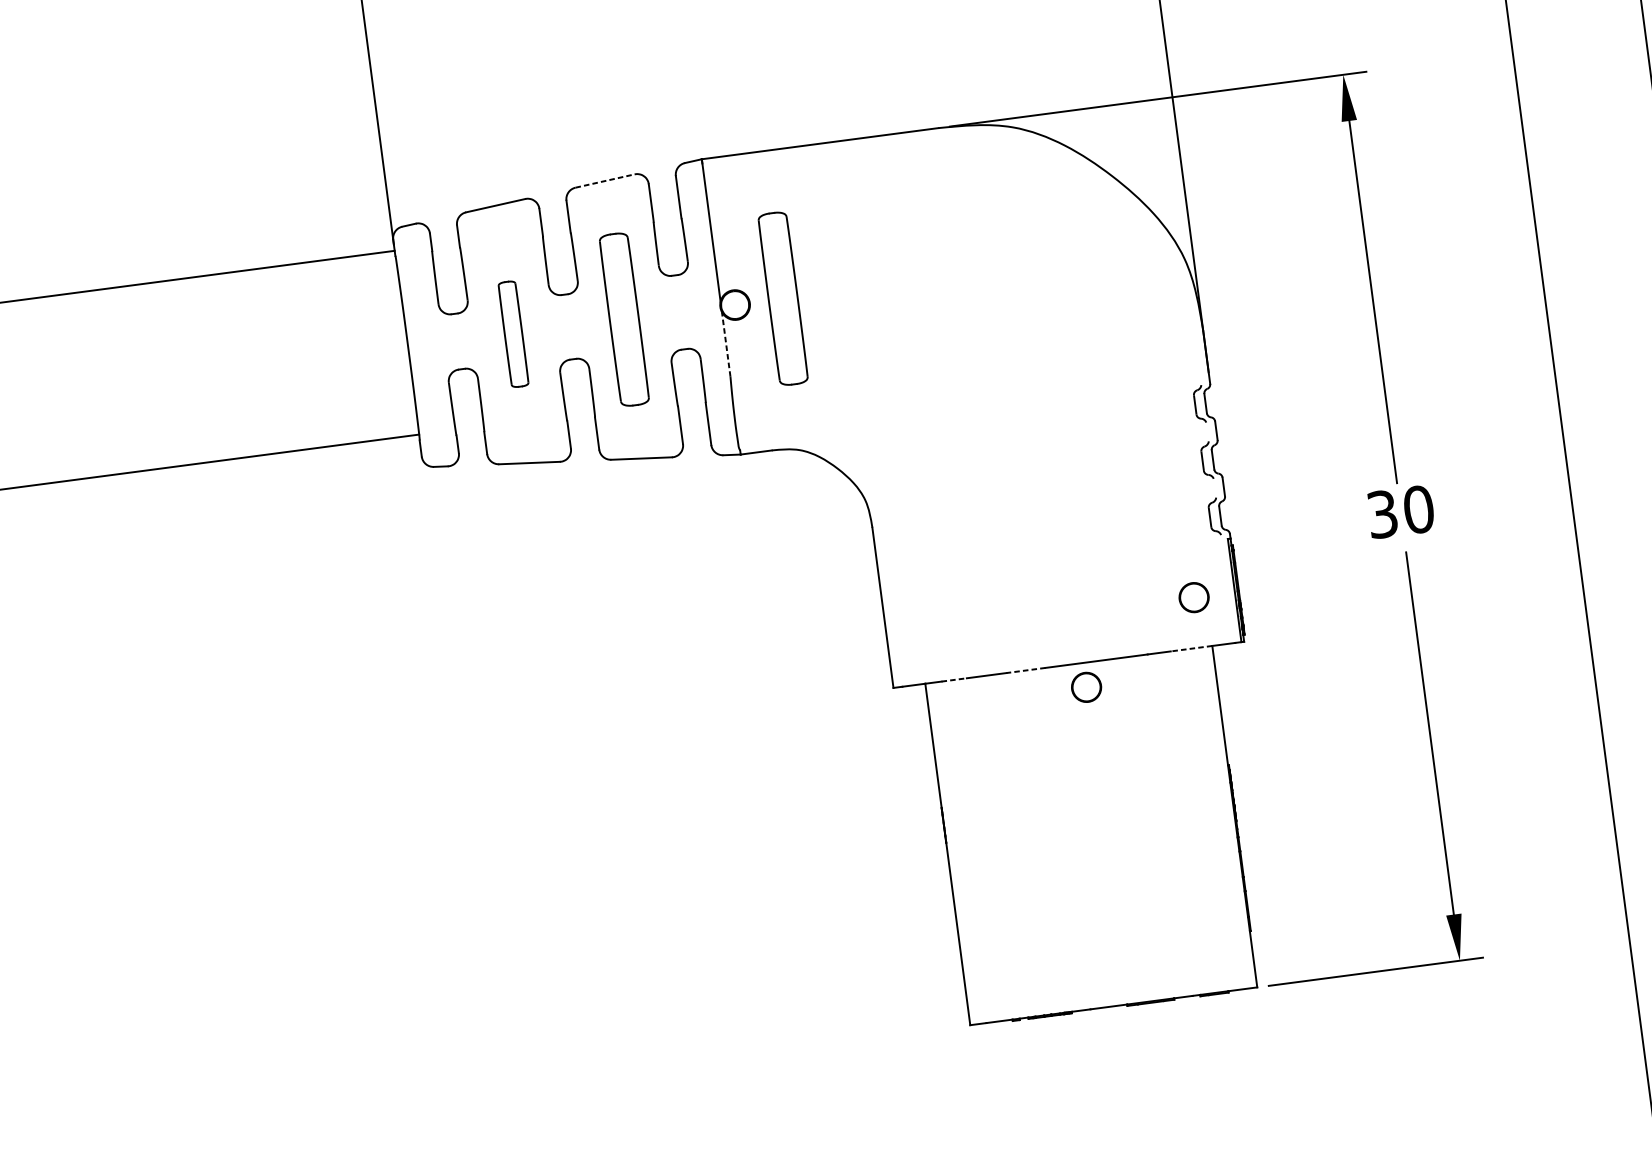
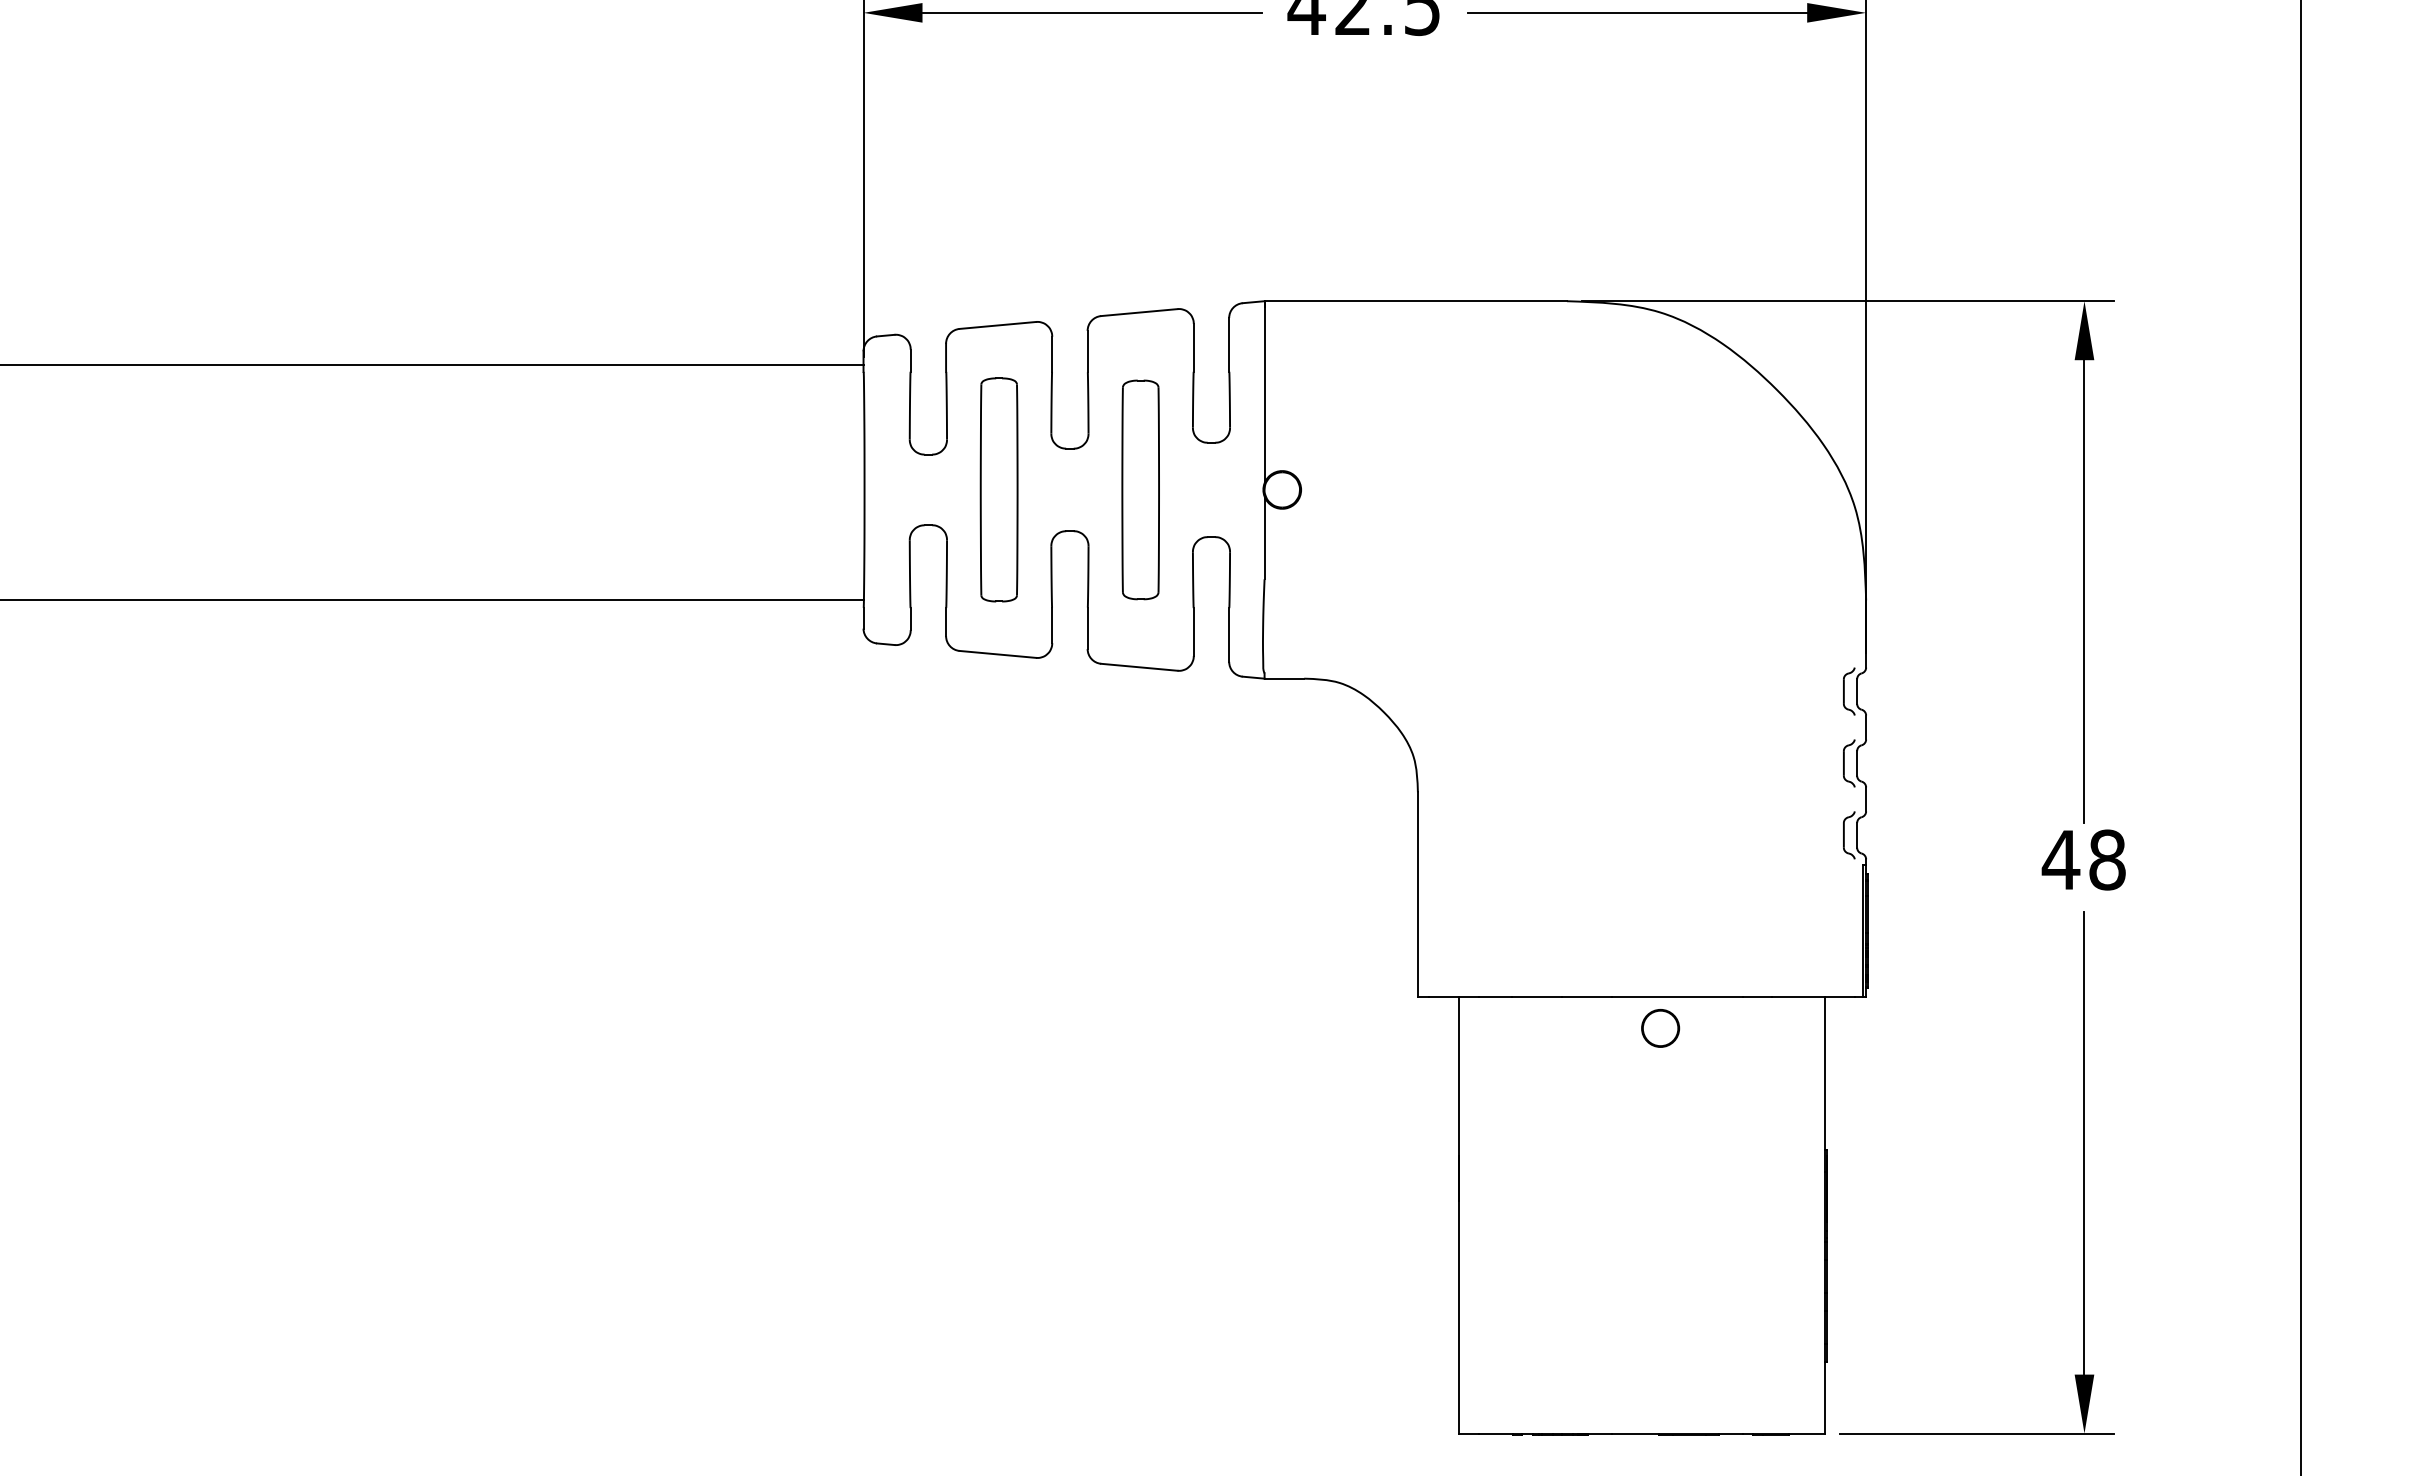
line: (605, 180) -> (1139, 312), dashed -> solid
part: (782, 298) -> (1343, 489), removed
part: (513, 333) -> (998, 489), size x1.67
line: (726, 344) -> (1264, 537), dashed -> solid
text: (1400, 511) -> (2083, 859), 30 -> 48
circle: (1194, 597) -> (1810, 933), removed
line: (1191, 649) -> (1798, 997), dashed -> solid
line: (1025, 670) -> (1586, 997), dashed -> solid
line: (955, 680) -> (1496, 997), dashed -> solid

